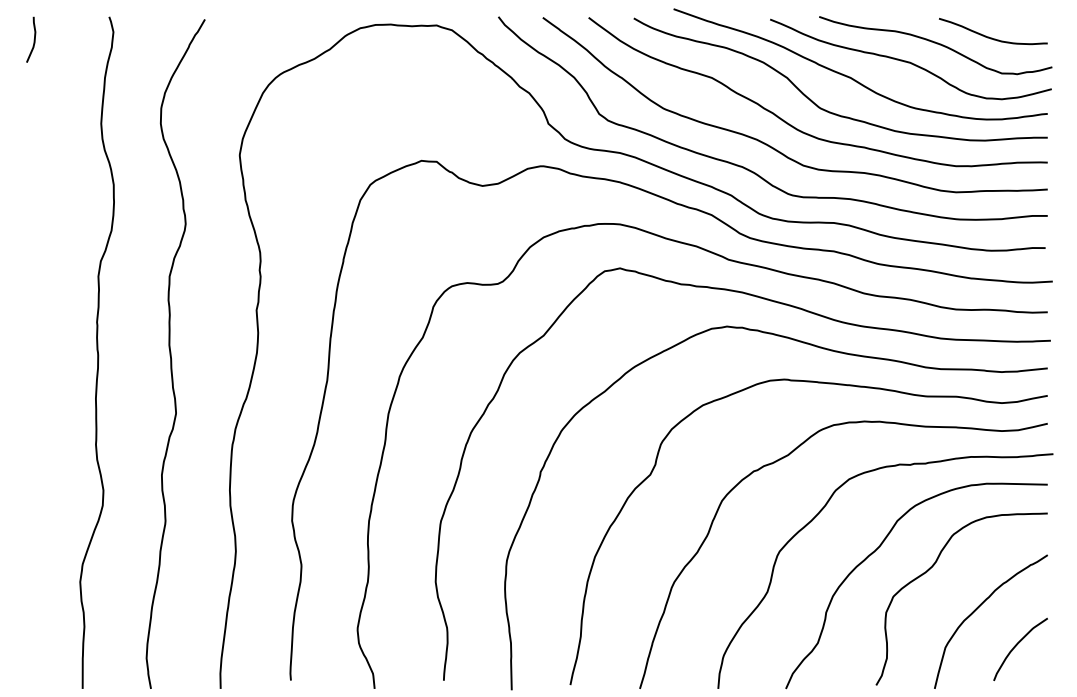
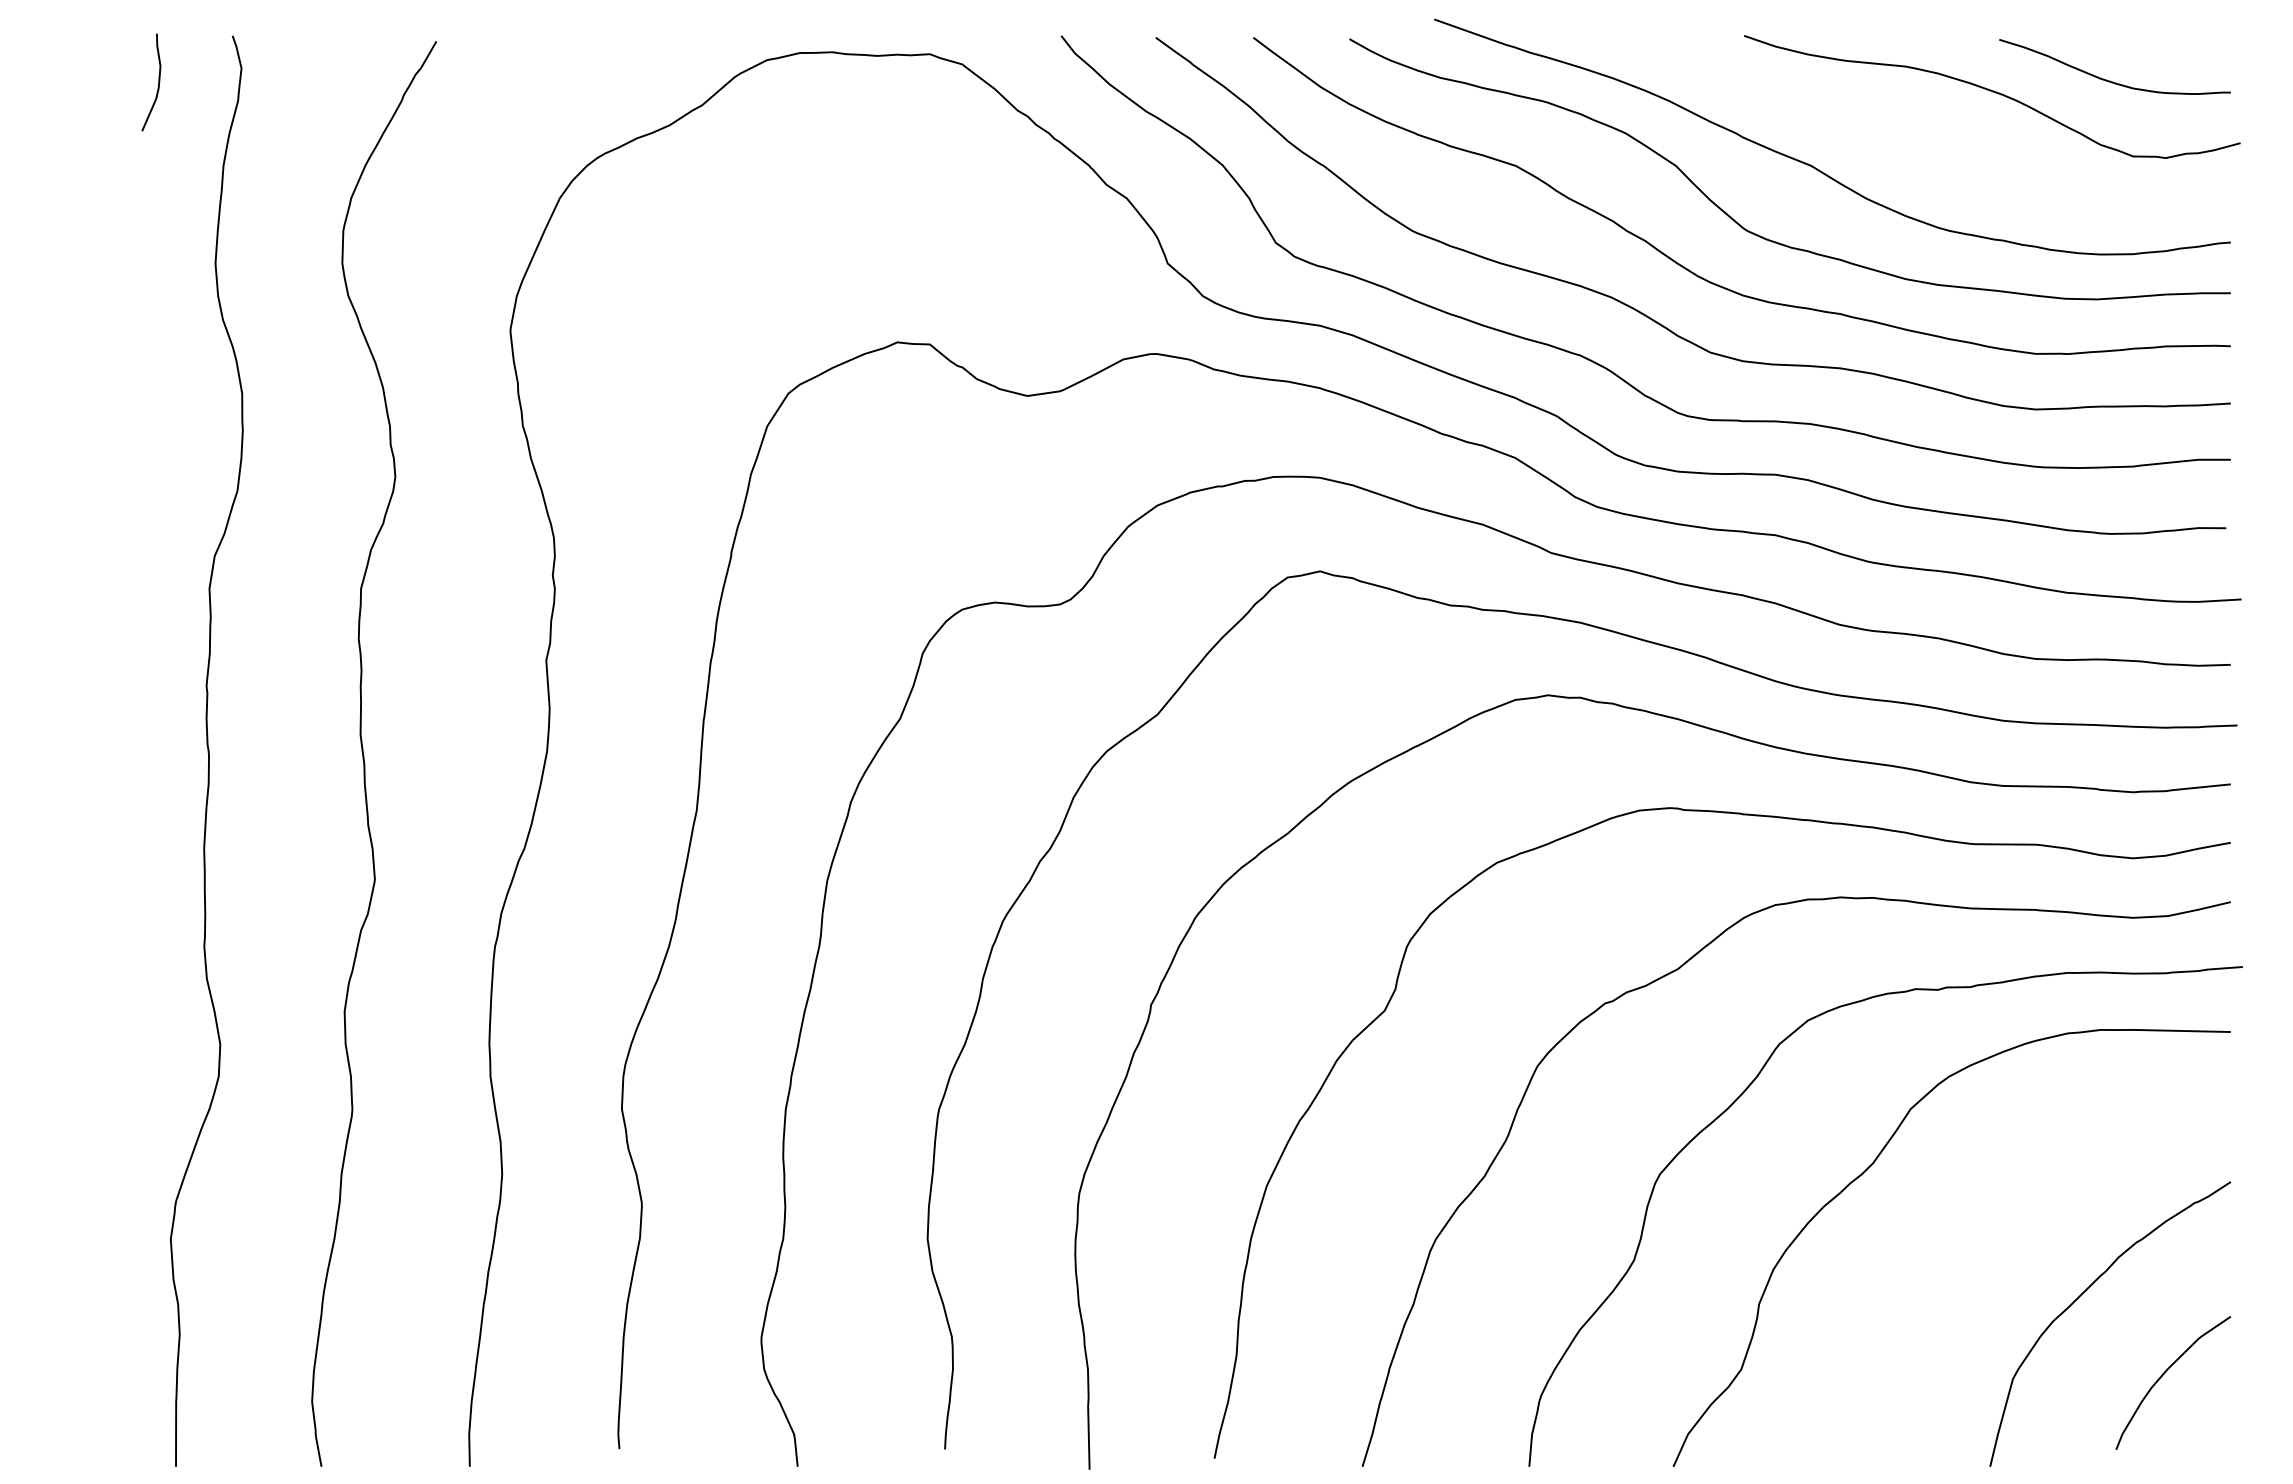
curve: (33, 39) -> (156, 81), moved
curve: (910, 61) -> (1938, 130), removed
curve: (931, 568) -> (1983, 1210), removed

